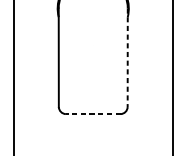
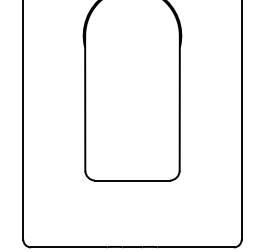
line: (127, 57) -> (179, 103), dashed -> solid
line: (93, 114) -> (132, 180), dashed -> solid

